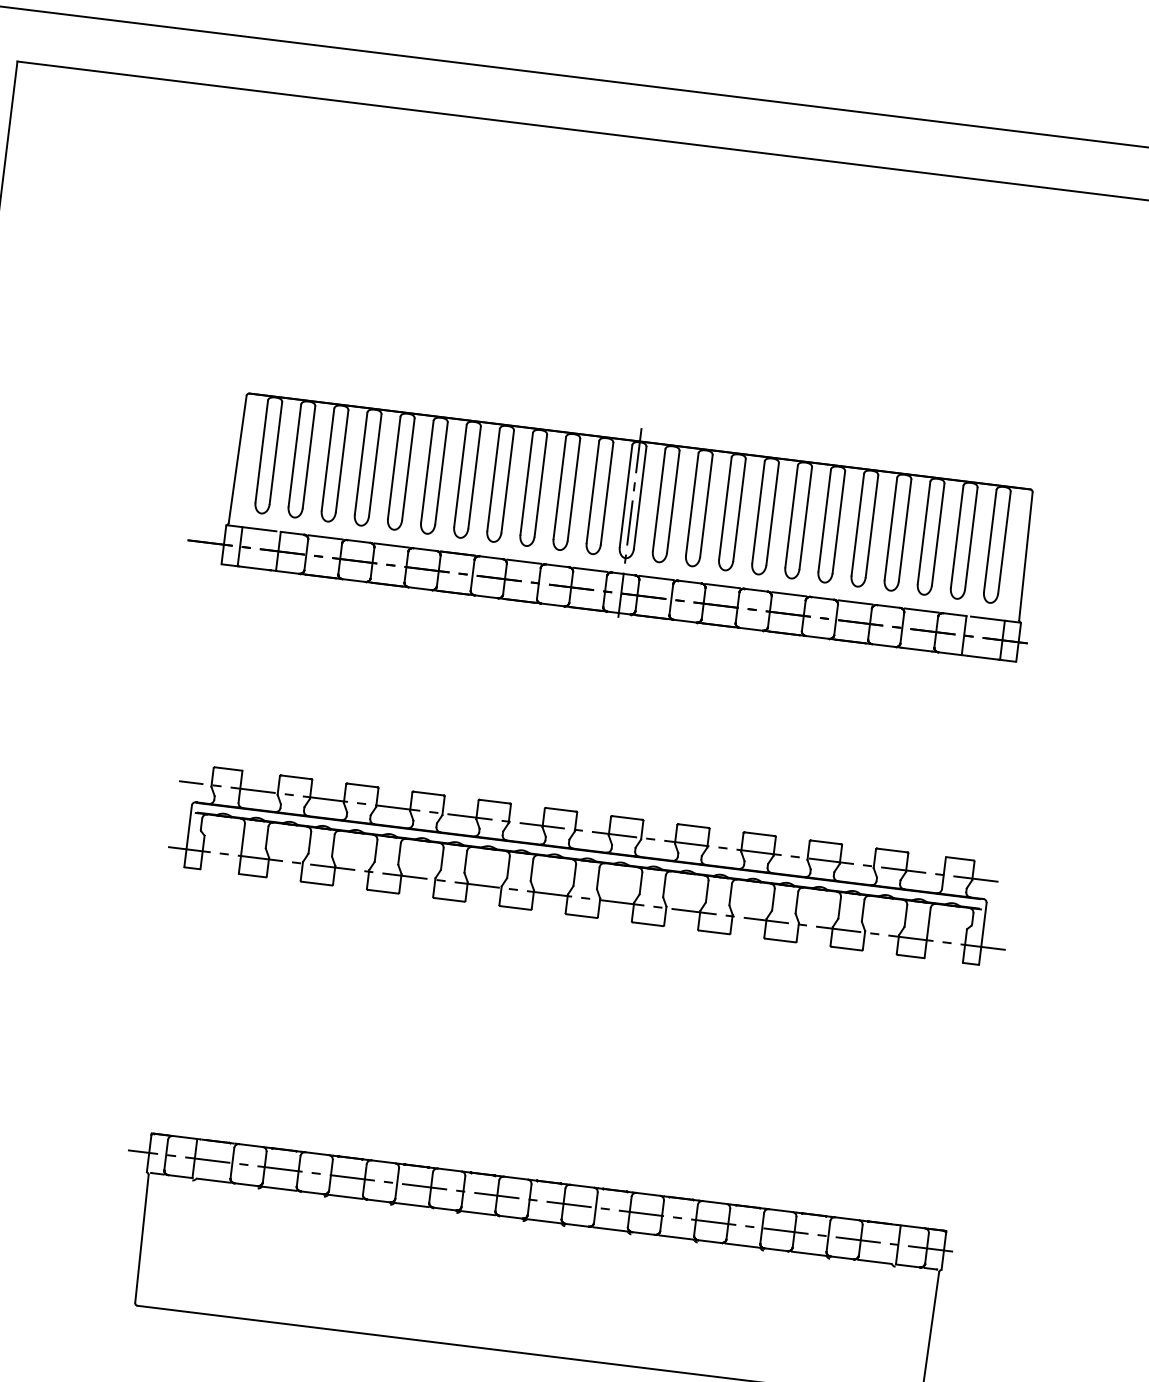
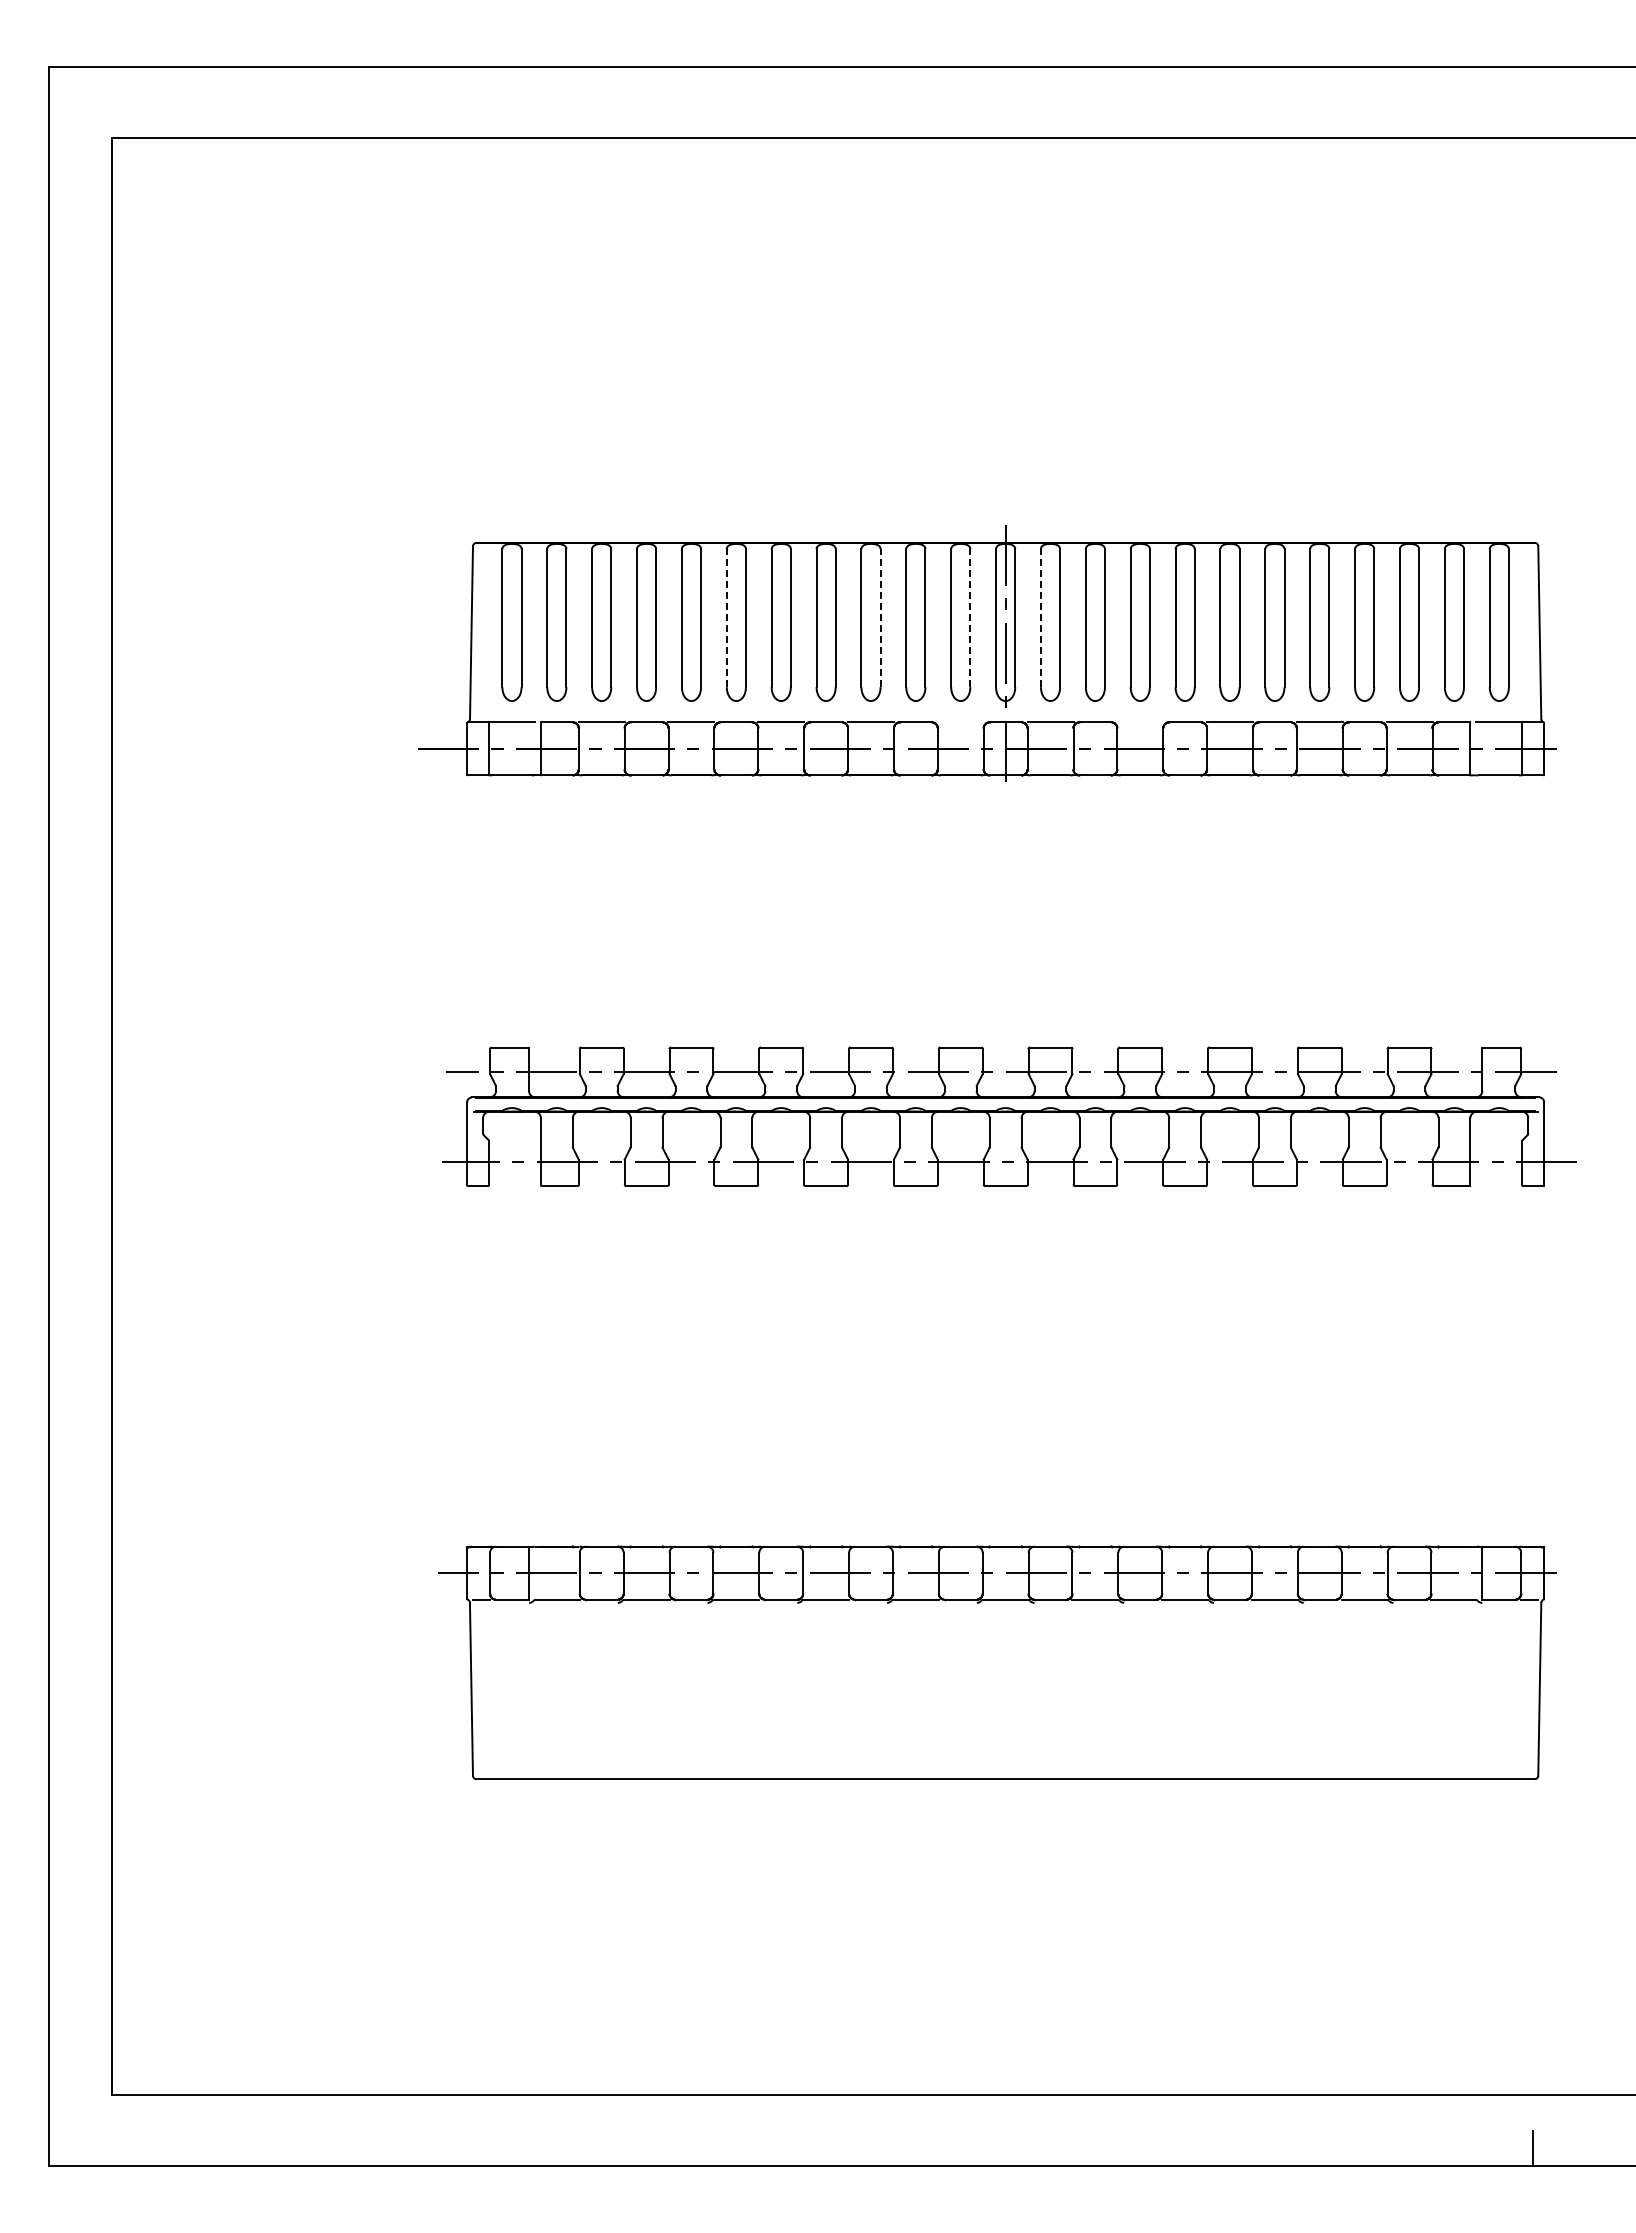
line: (427, 472) -> (726, 618), solid -> dashed
line: (540, 485) -> (880, 618), solid -> dashed
line: (607, 494) -> (970, 618), solid -> dashed
line: (658, 500) -> (1040, 618), solid -> dashed
line: (590, 569) -> (960, 722), removed
line: (723, 586) -> (1140, 722), removed

